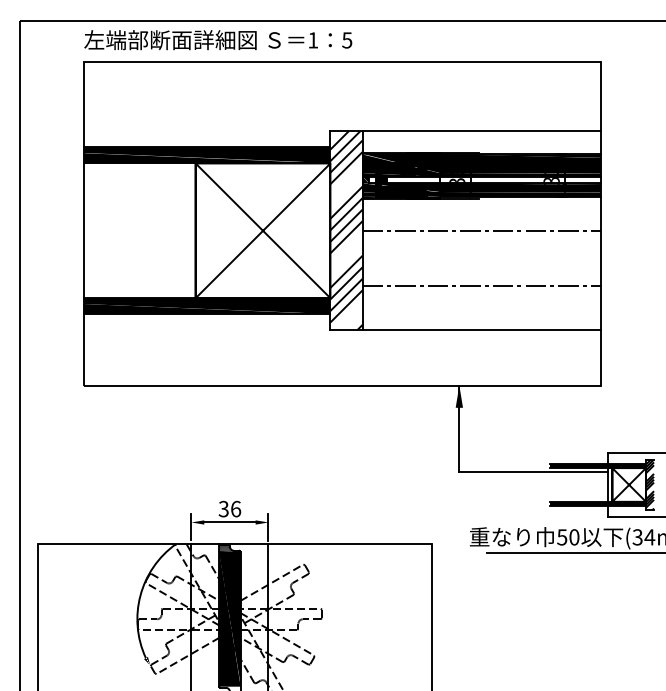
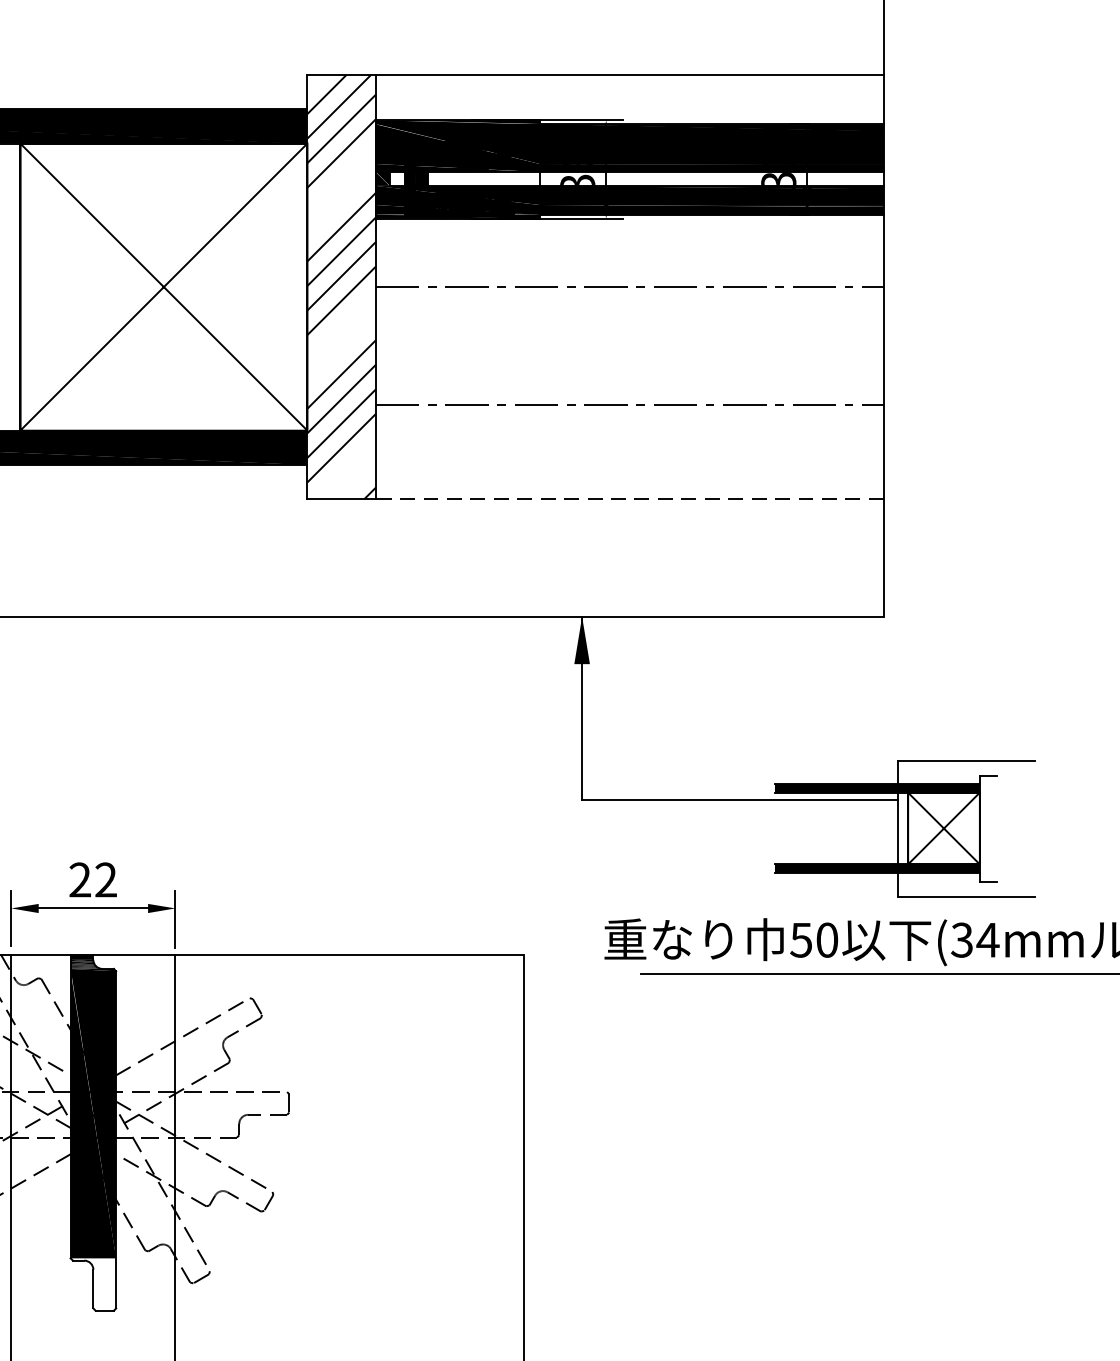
line: (481, 330) -> (629, 499), solid -> dashed
hatch: (650, 484) -> (989, 827), removed
text: (229, 508) -> (92, 878), 36 -> 22

